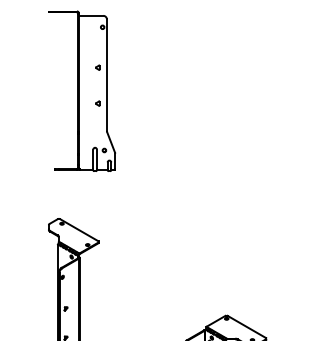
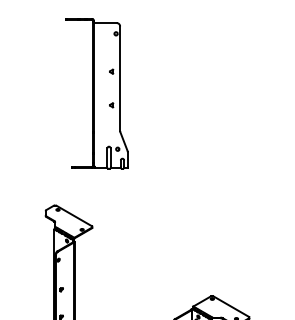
part: (81, 91) -> (96, 93), moved

